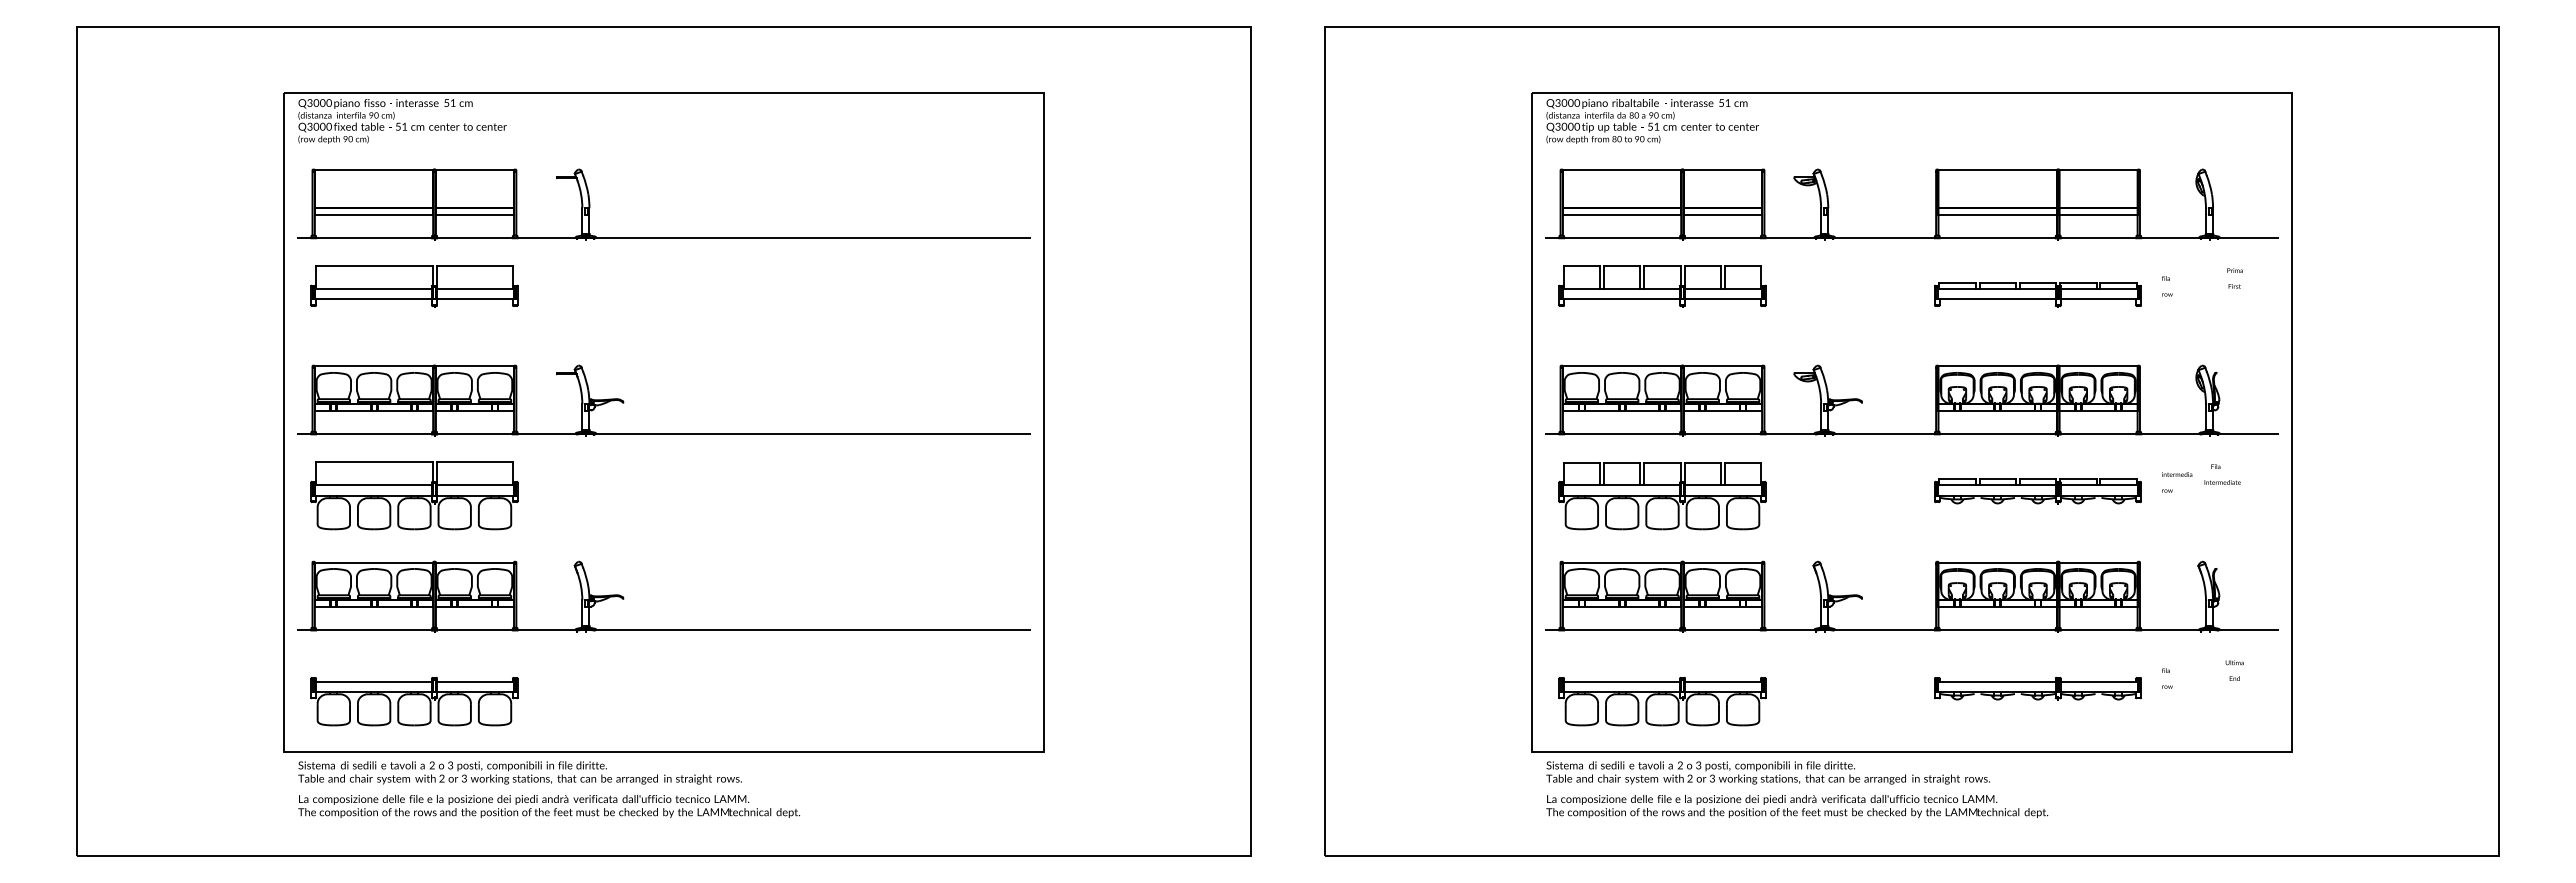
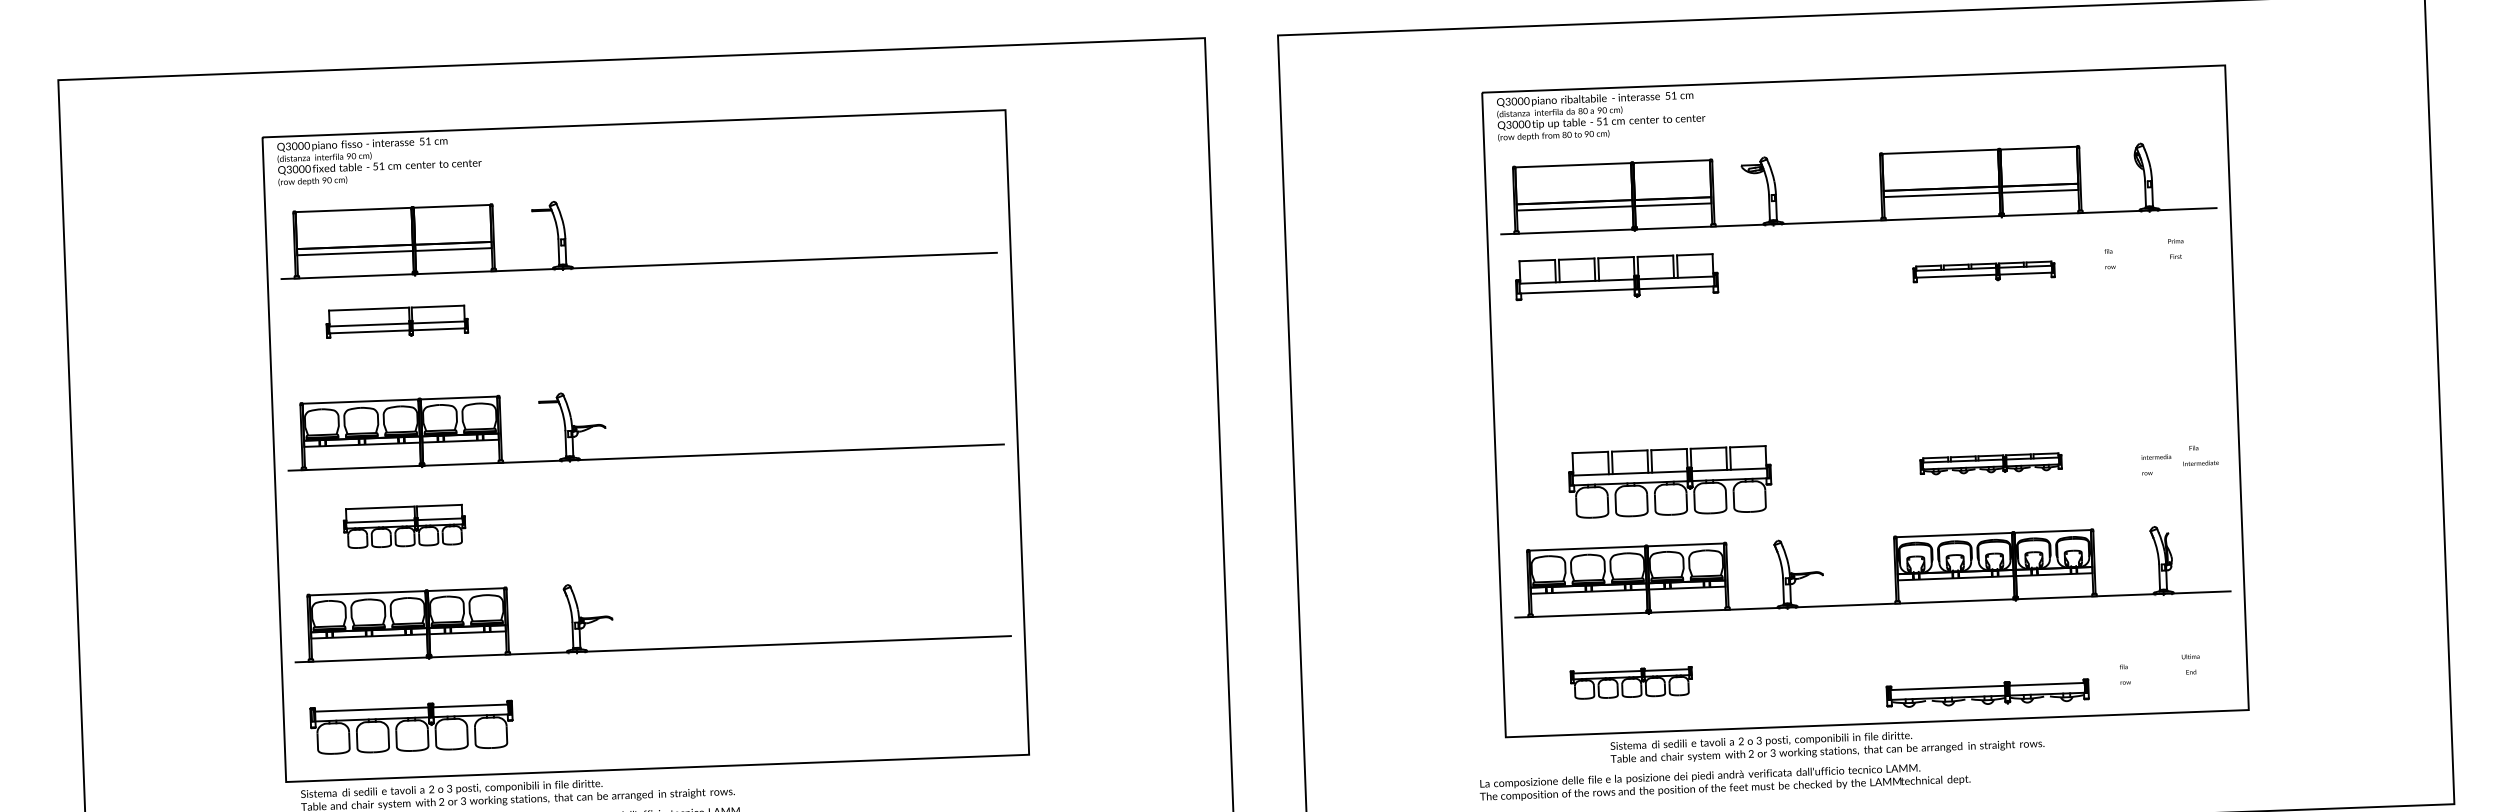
part: (414, 286) -> (397, 322), size x0.7
part: (2037, 294) -> (1983, 271), size x0.7
part: (1935, 400) -> (1887, 378), removed
text: (2201, 478) -> (2180, 460), moved
part: (2037, 491) -> (1990, 464), size x0.7
part: (414, 495) -> (404, 526), size x0.6
part: (1662, 496) -> (1670, 482), moved
text: (2202, 674) -> (2159, 669), moved
part: (2037, 688) -> (1987, 693), moved
part: (1662, 701) -> (1631, 682), size x0.6
text: (1767, 772) -> (1826, 745), moved
text: (1797, 806) -> (1725, 782), moved

